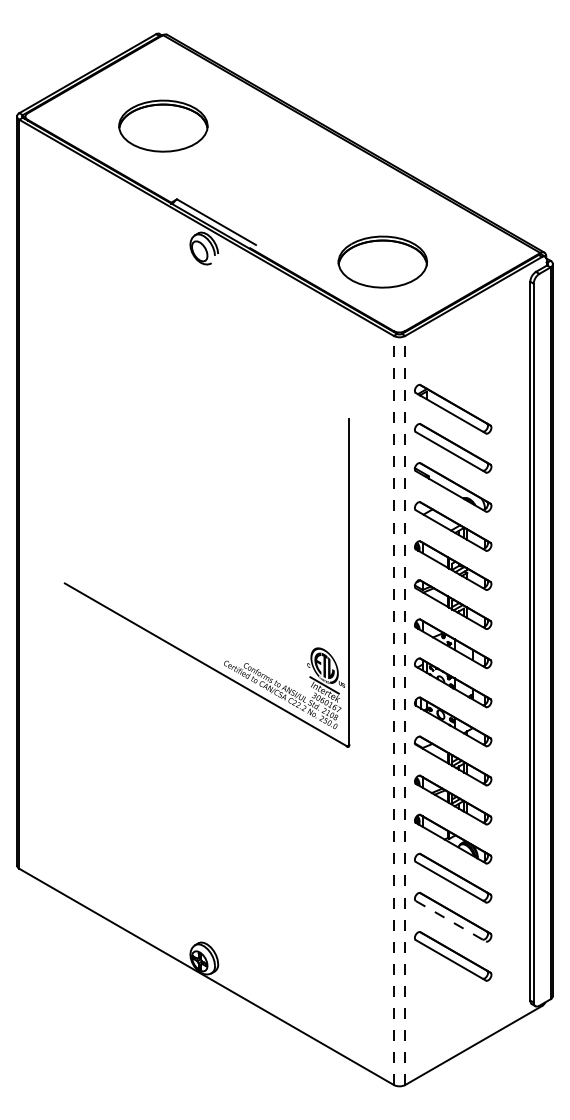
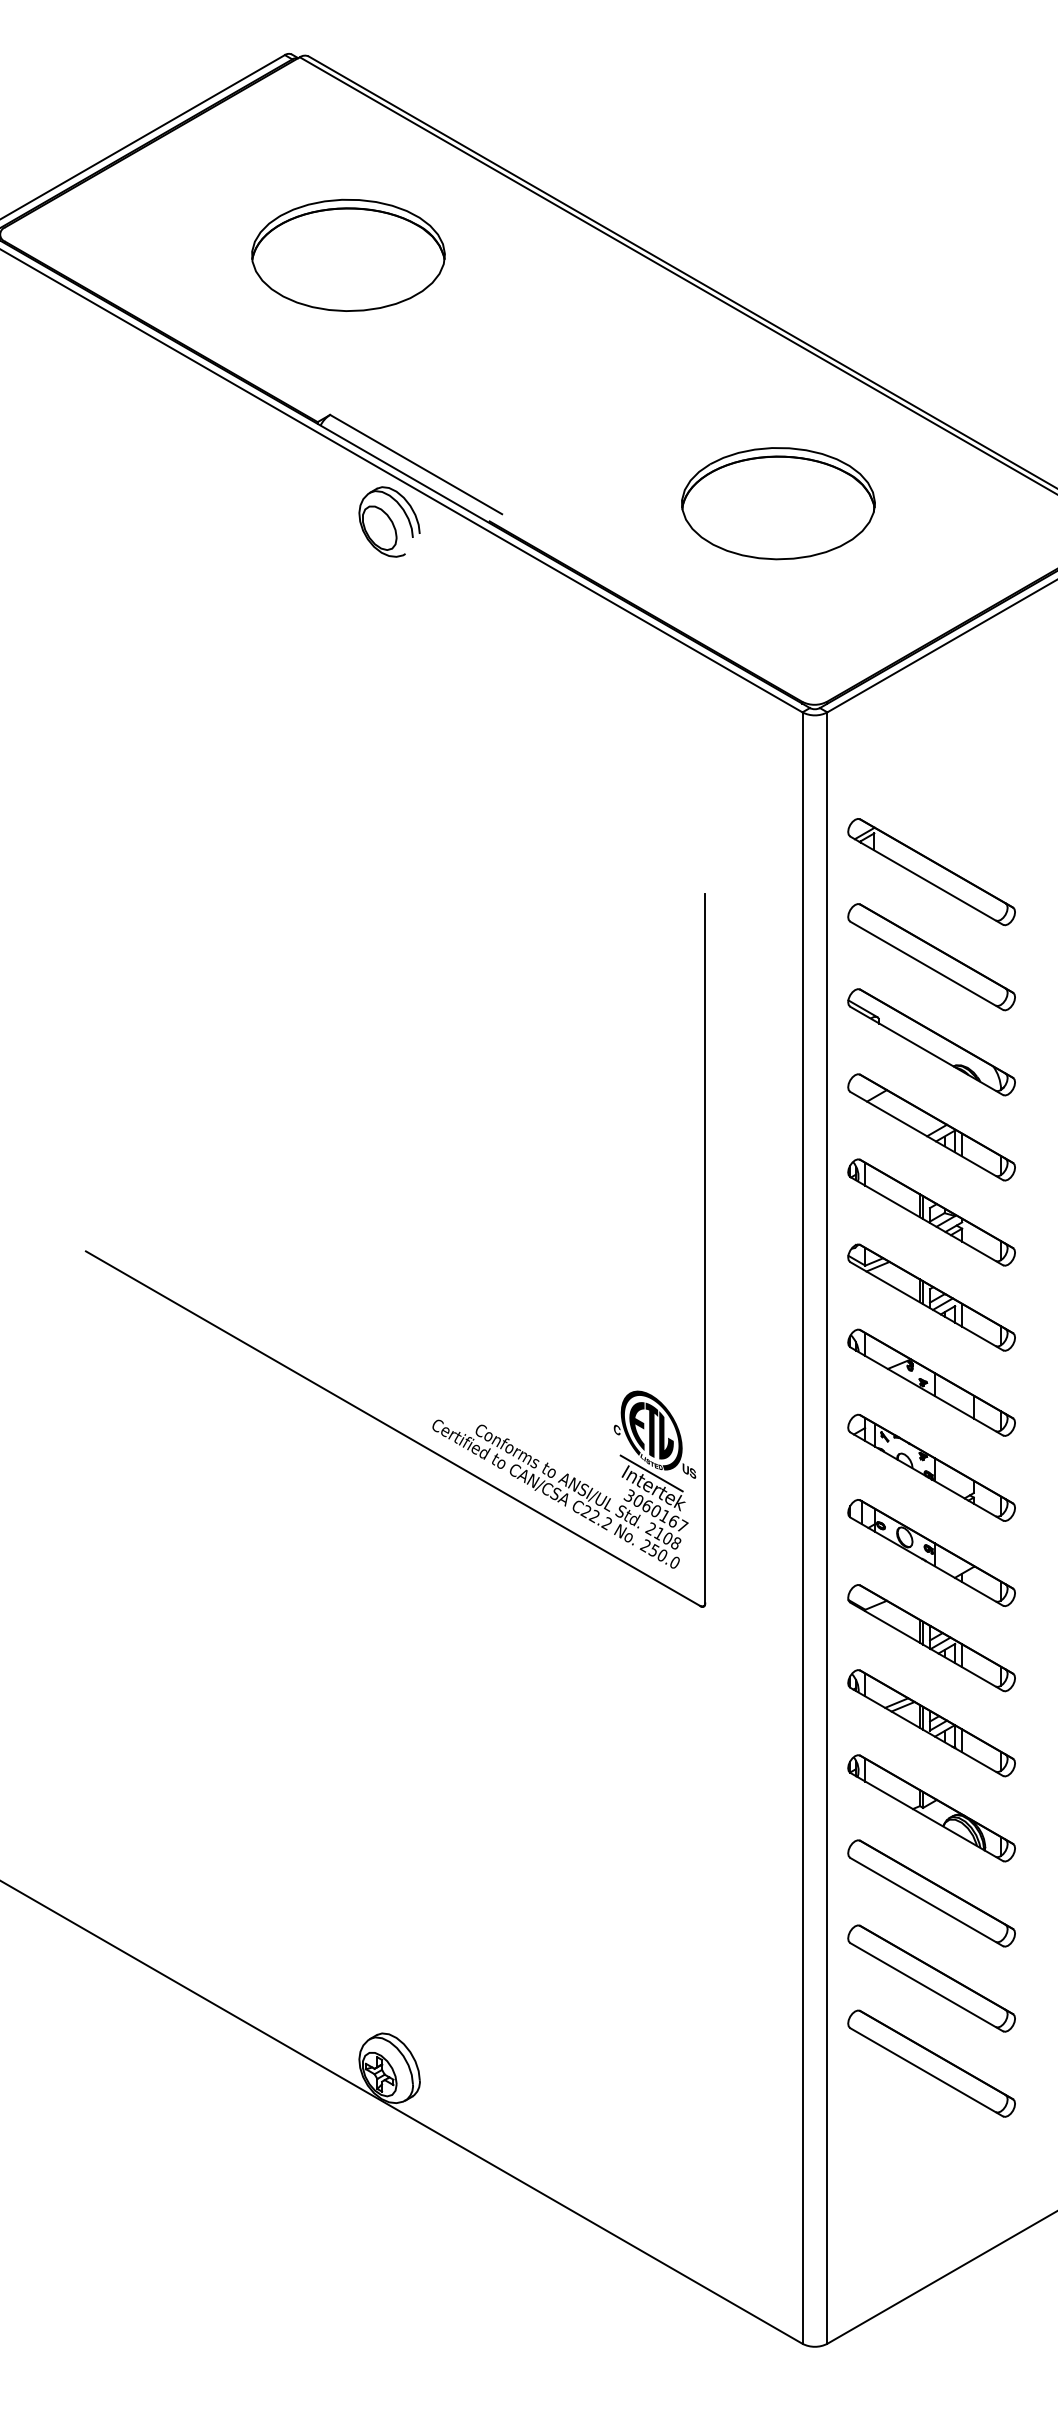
part: (163, 125) -> (348, 253), moved
part: (382, 261) -> (777, 502), moved
line: (393, 710) -> (801, 1528), dashed -> solid
line: (405, 710) -> (827, 1528), dashed -> solid
line: (450, 921) -> (925, 1987), dashed -> solid

